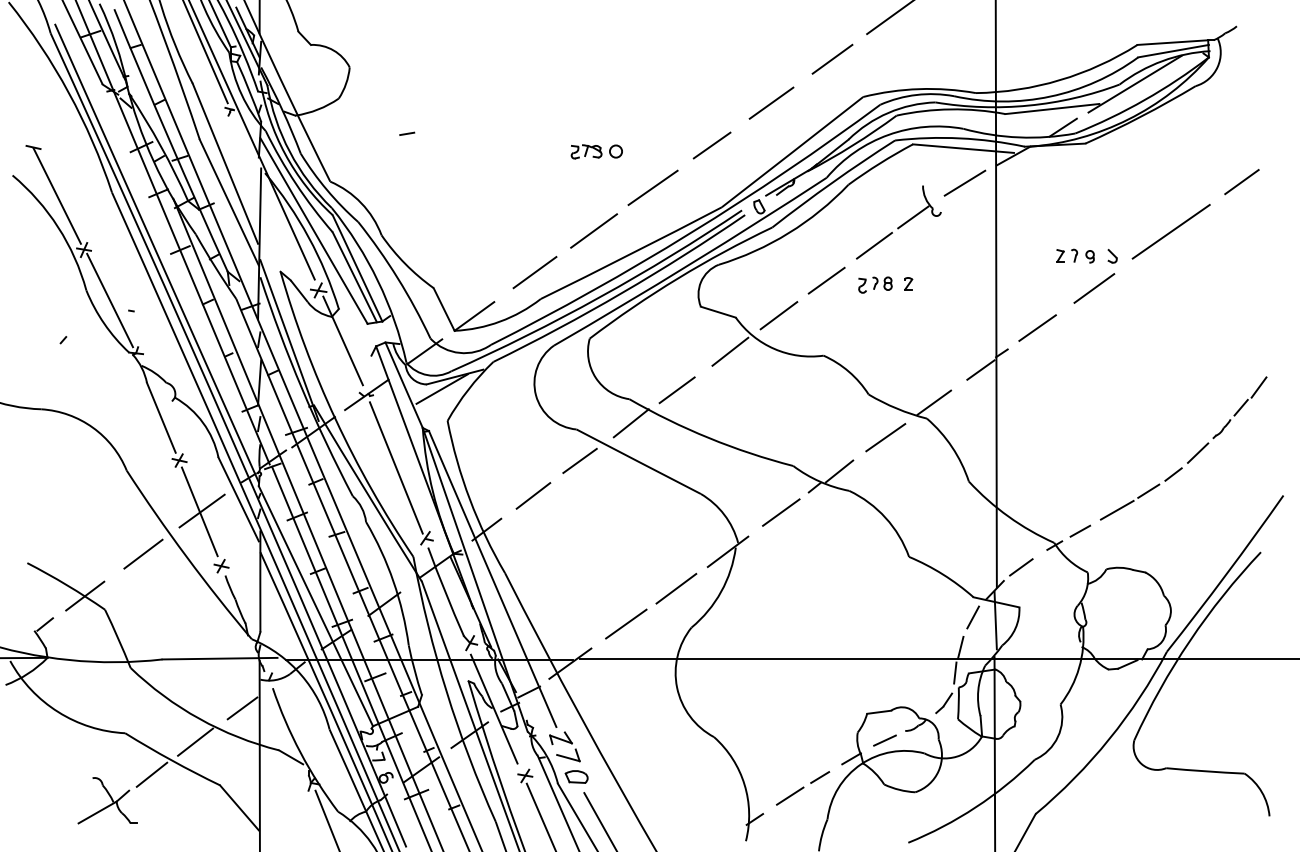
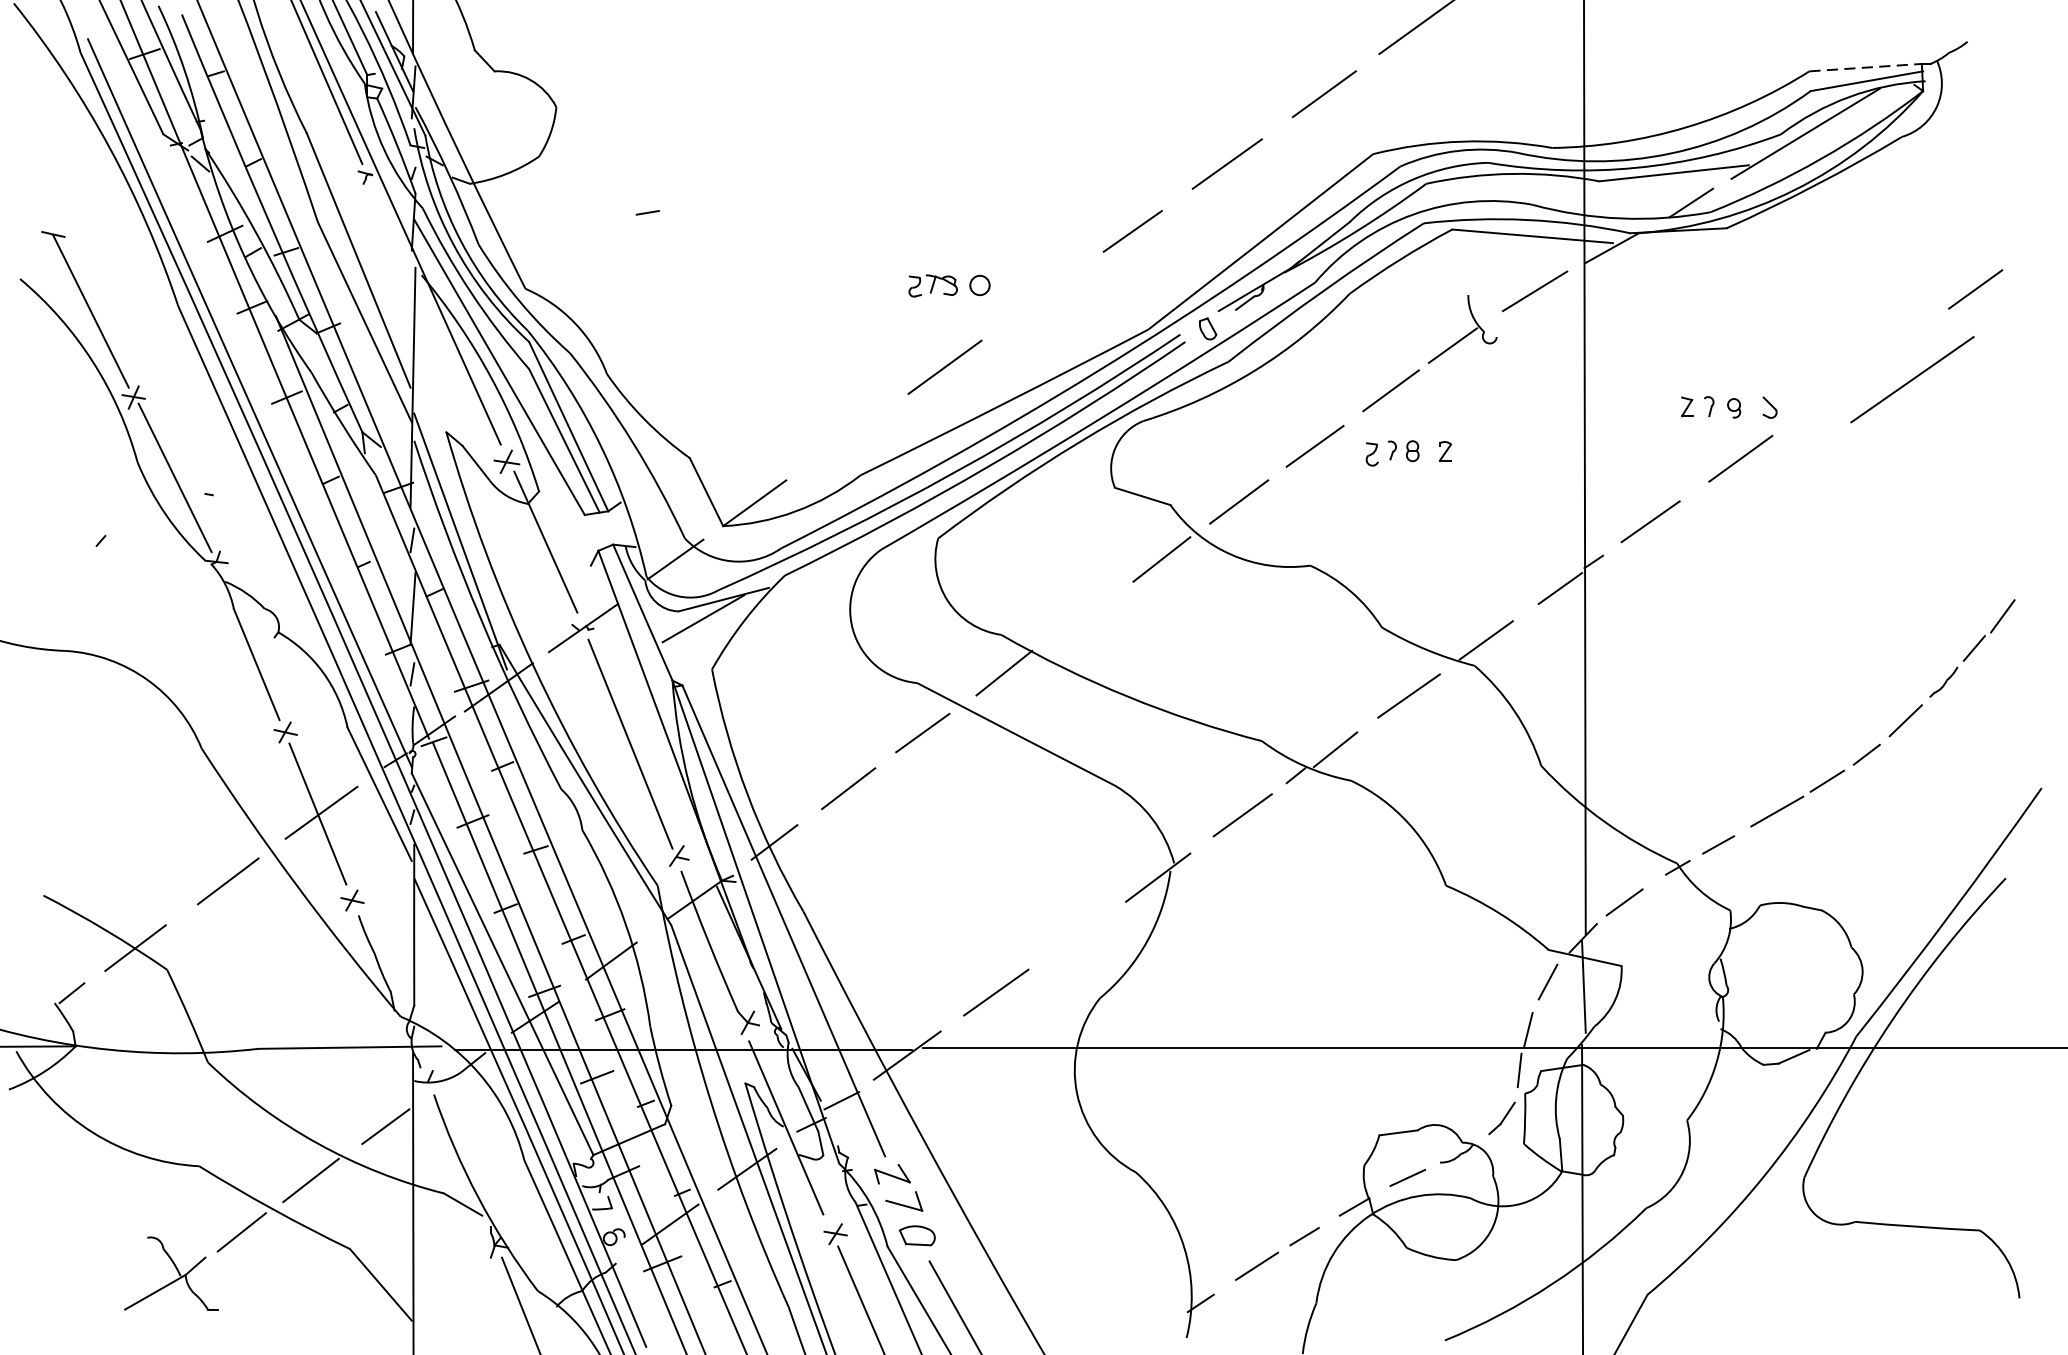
line: (1173, 42) -> (1866, 67), solid -> dashed
part: (596, 151) -> (948, 285), moved
line: (652, 187) -> (1037, 298), removed
line: (1170, 231) -> (1911, 379), moved
line: (534, 272) -> (850, 433), removed
line: (676, 390) -> (1076, 621), removed
line: (676, 588) -> (1076, 935), removed

